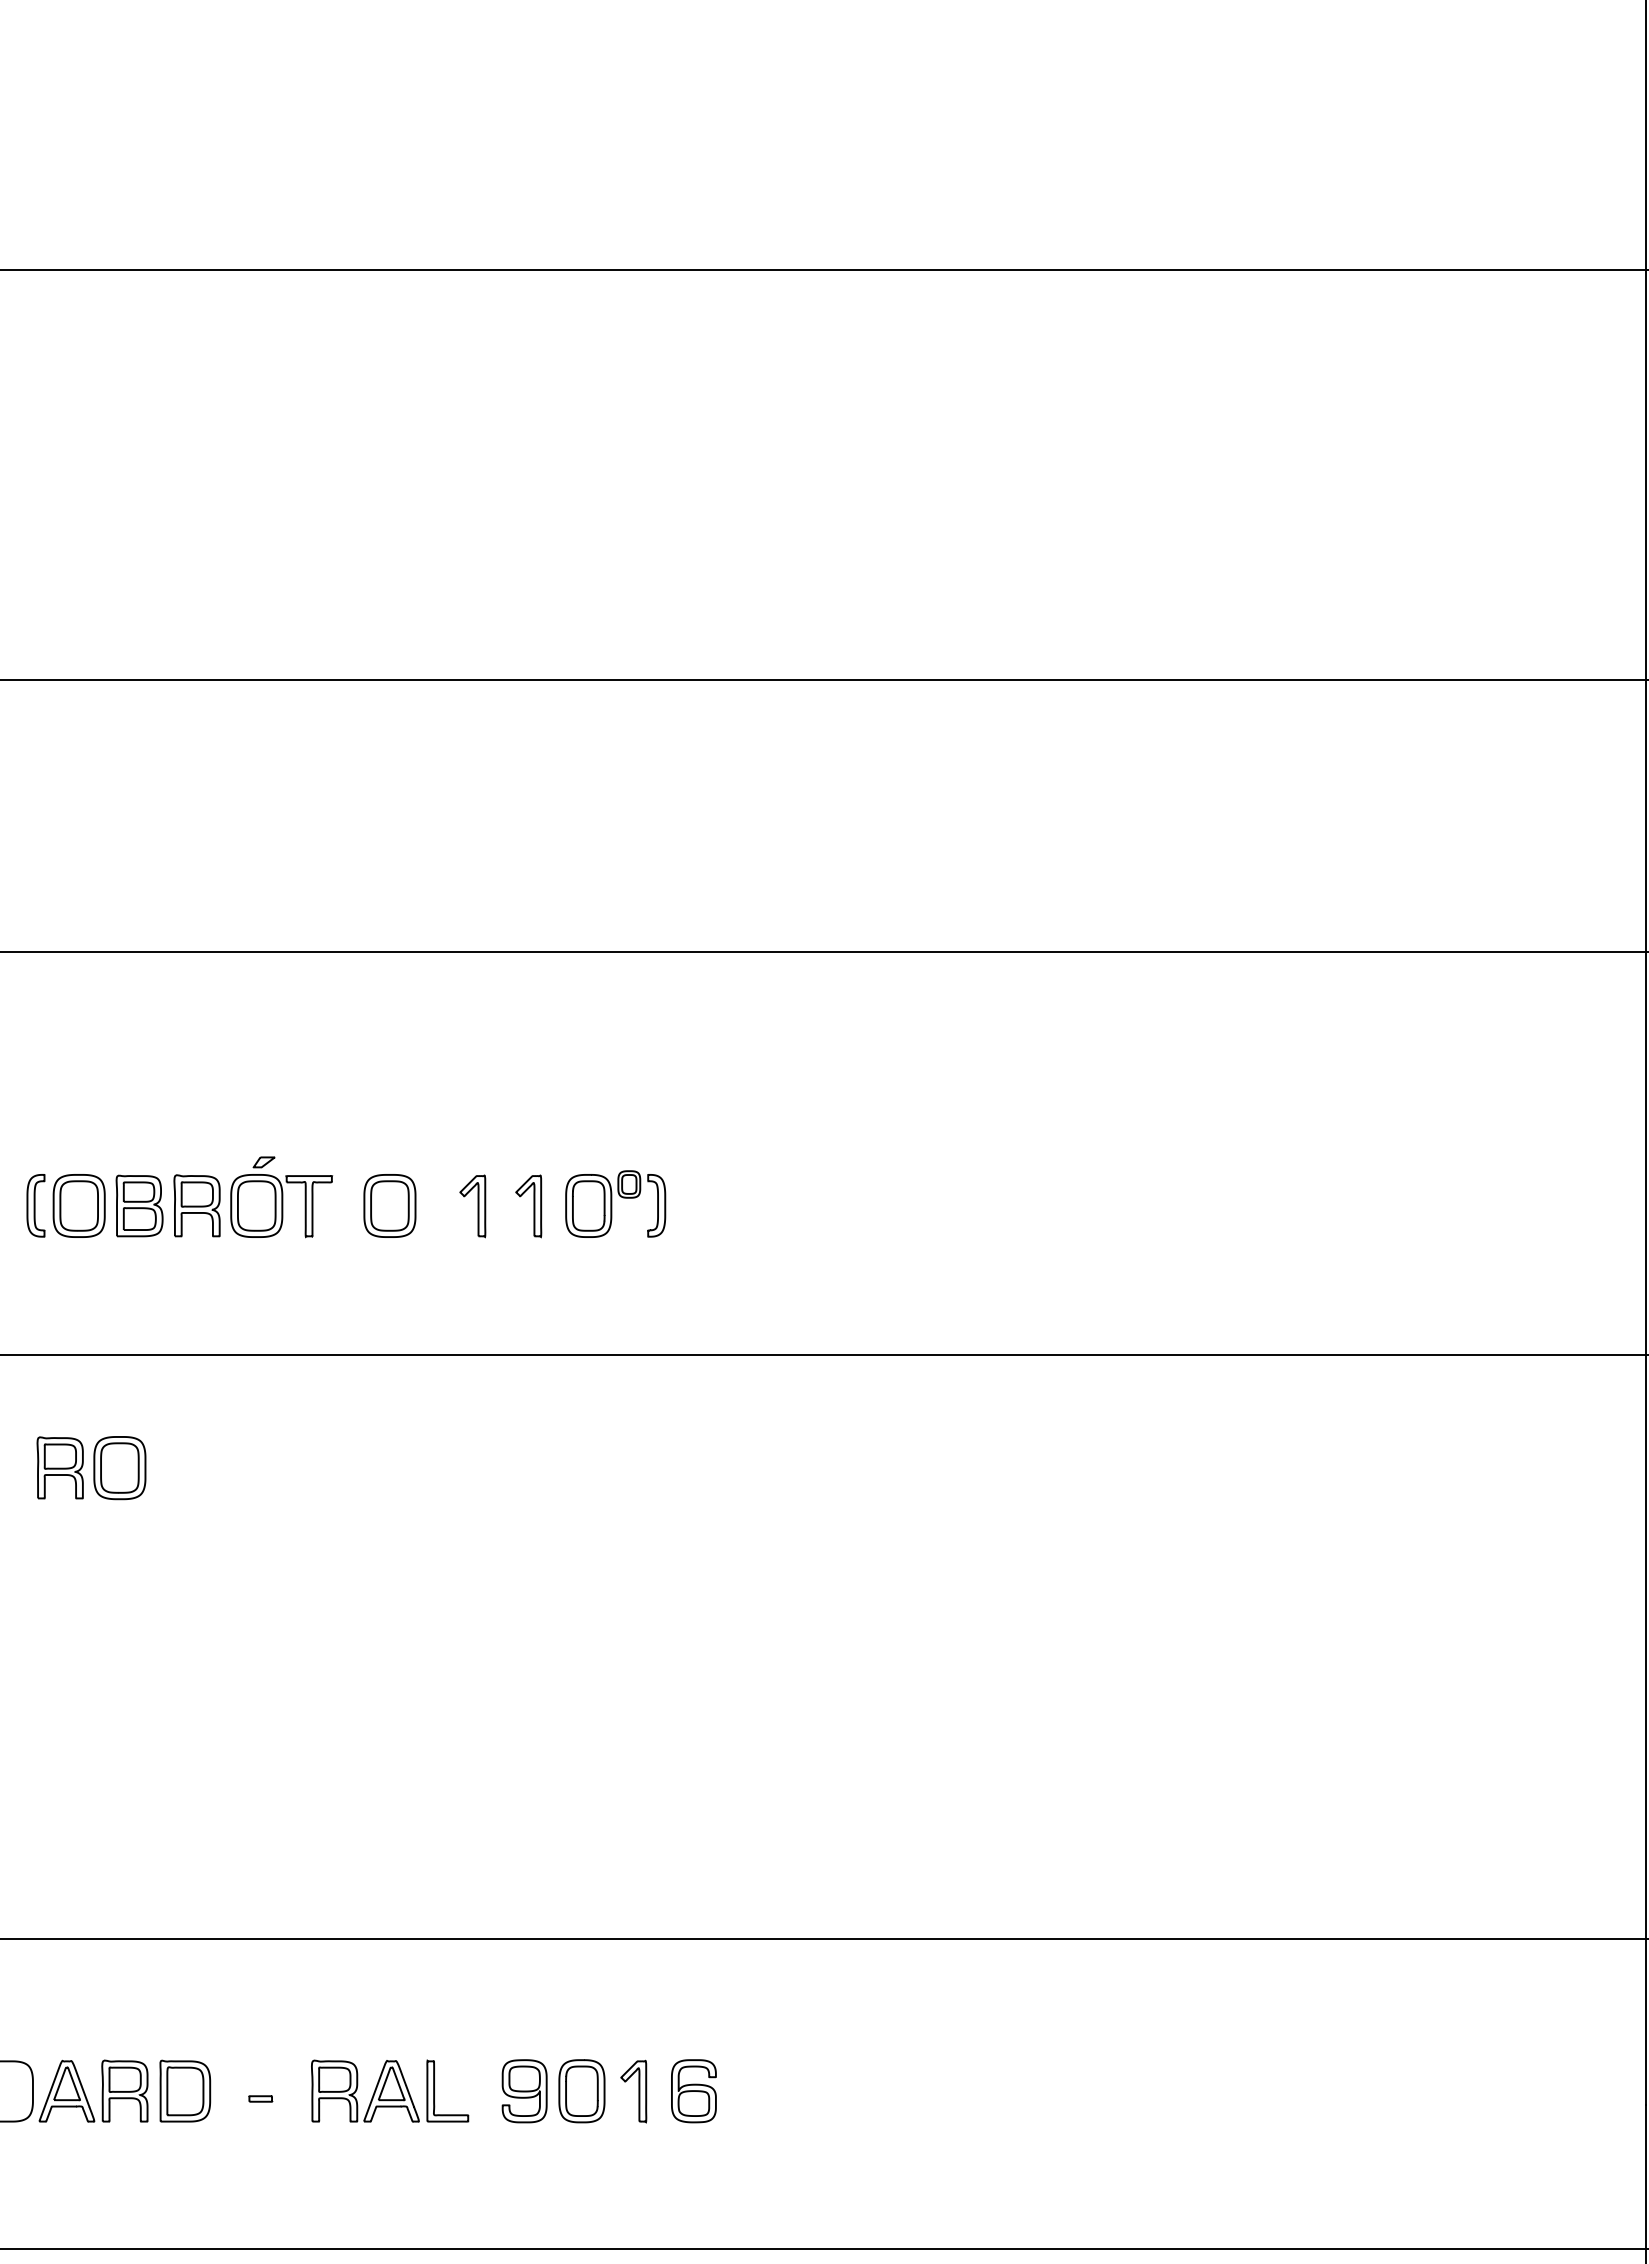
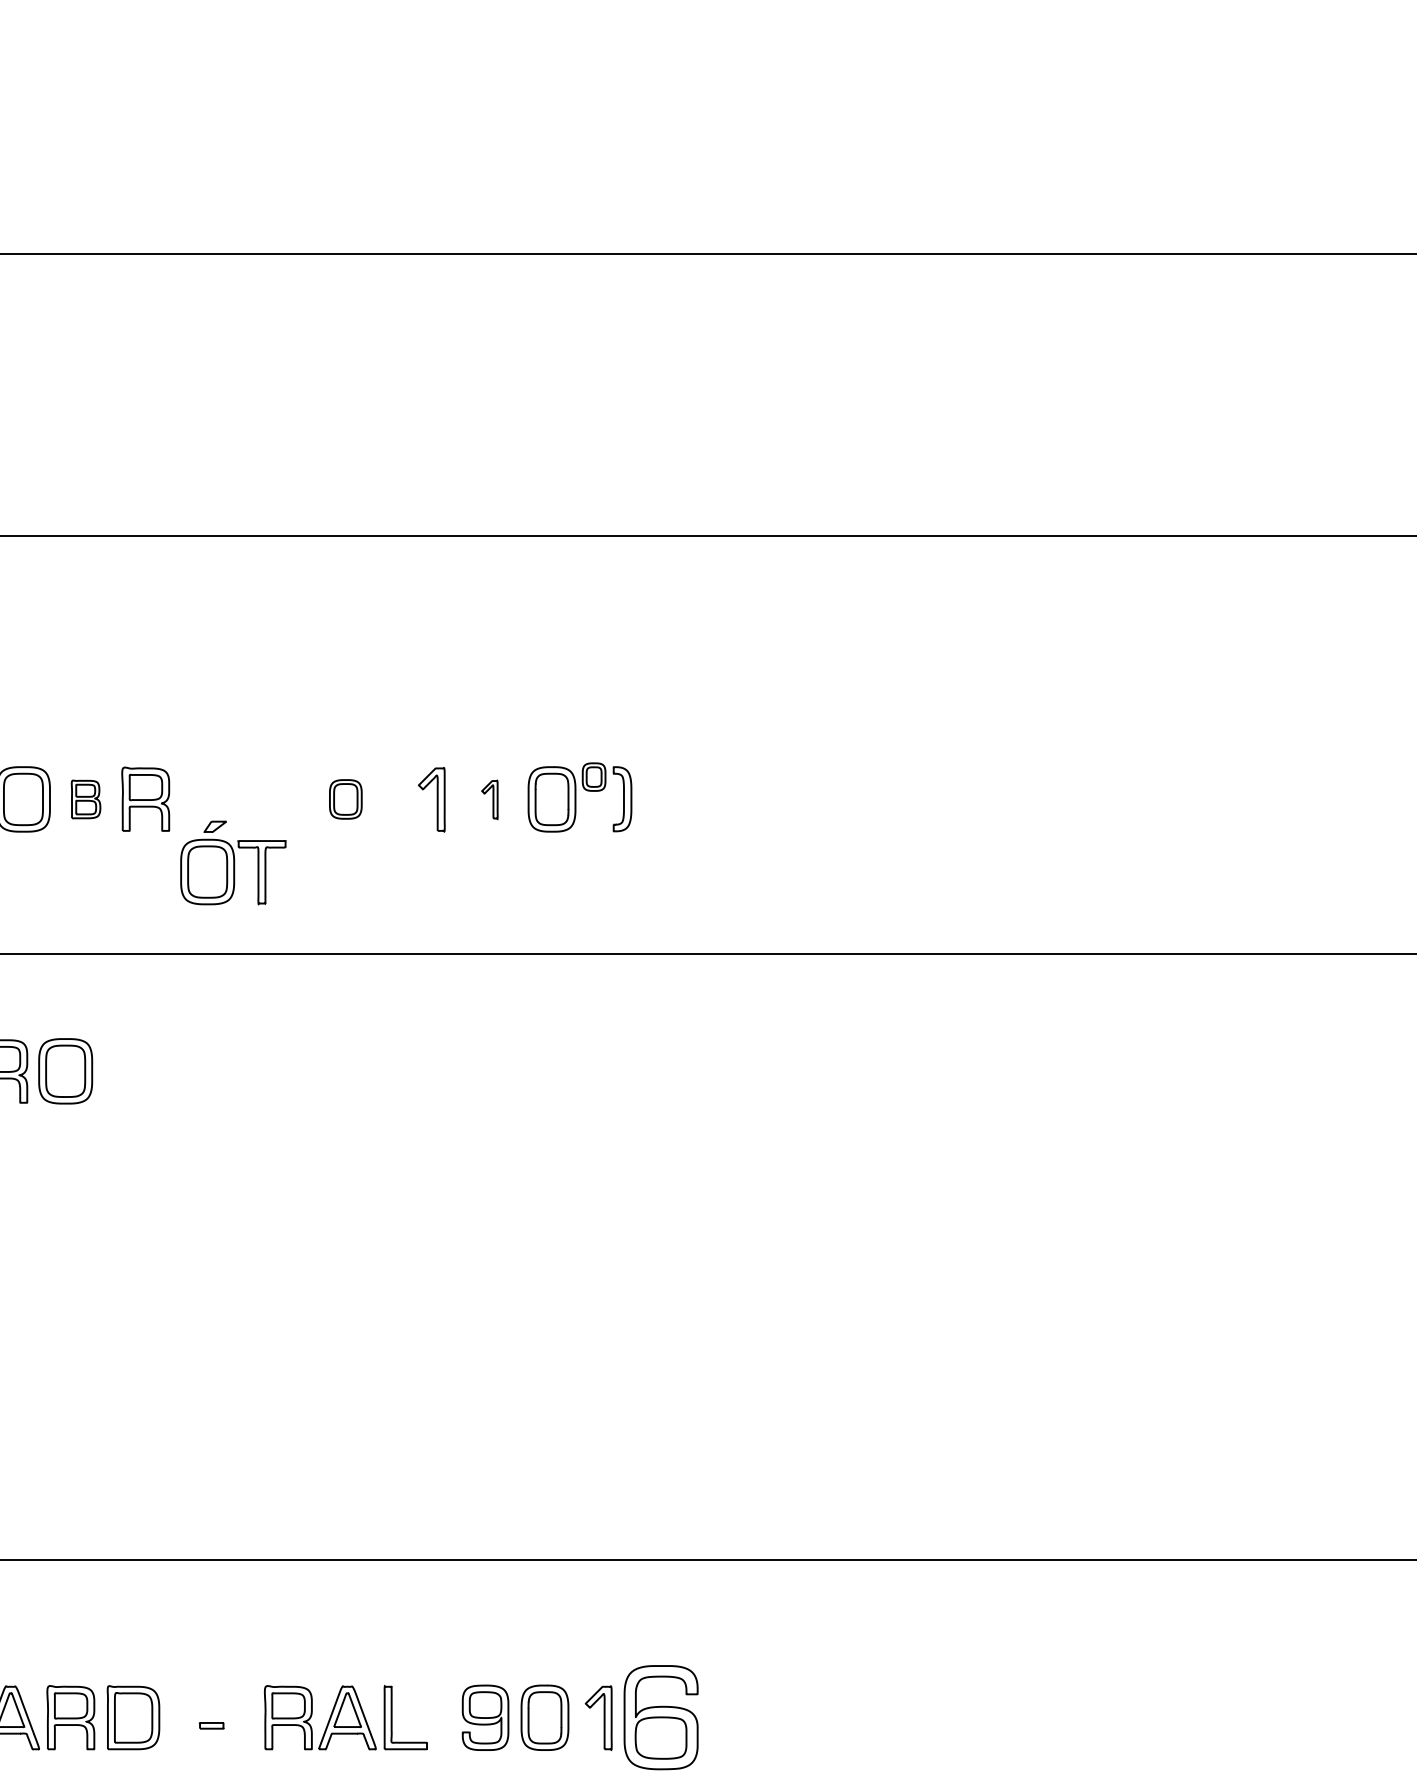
part: (281, 1197) -> (233, 863), moved
part: (139, 1205) -> (85, 798), size x0.6
part: (389, 1205) -> (345, 798), size x0.6
part: (528, 1206) -> (489, 799), size x0.6
part: (693, 2091) -> (660, 1718), size x1.6

